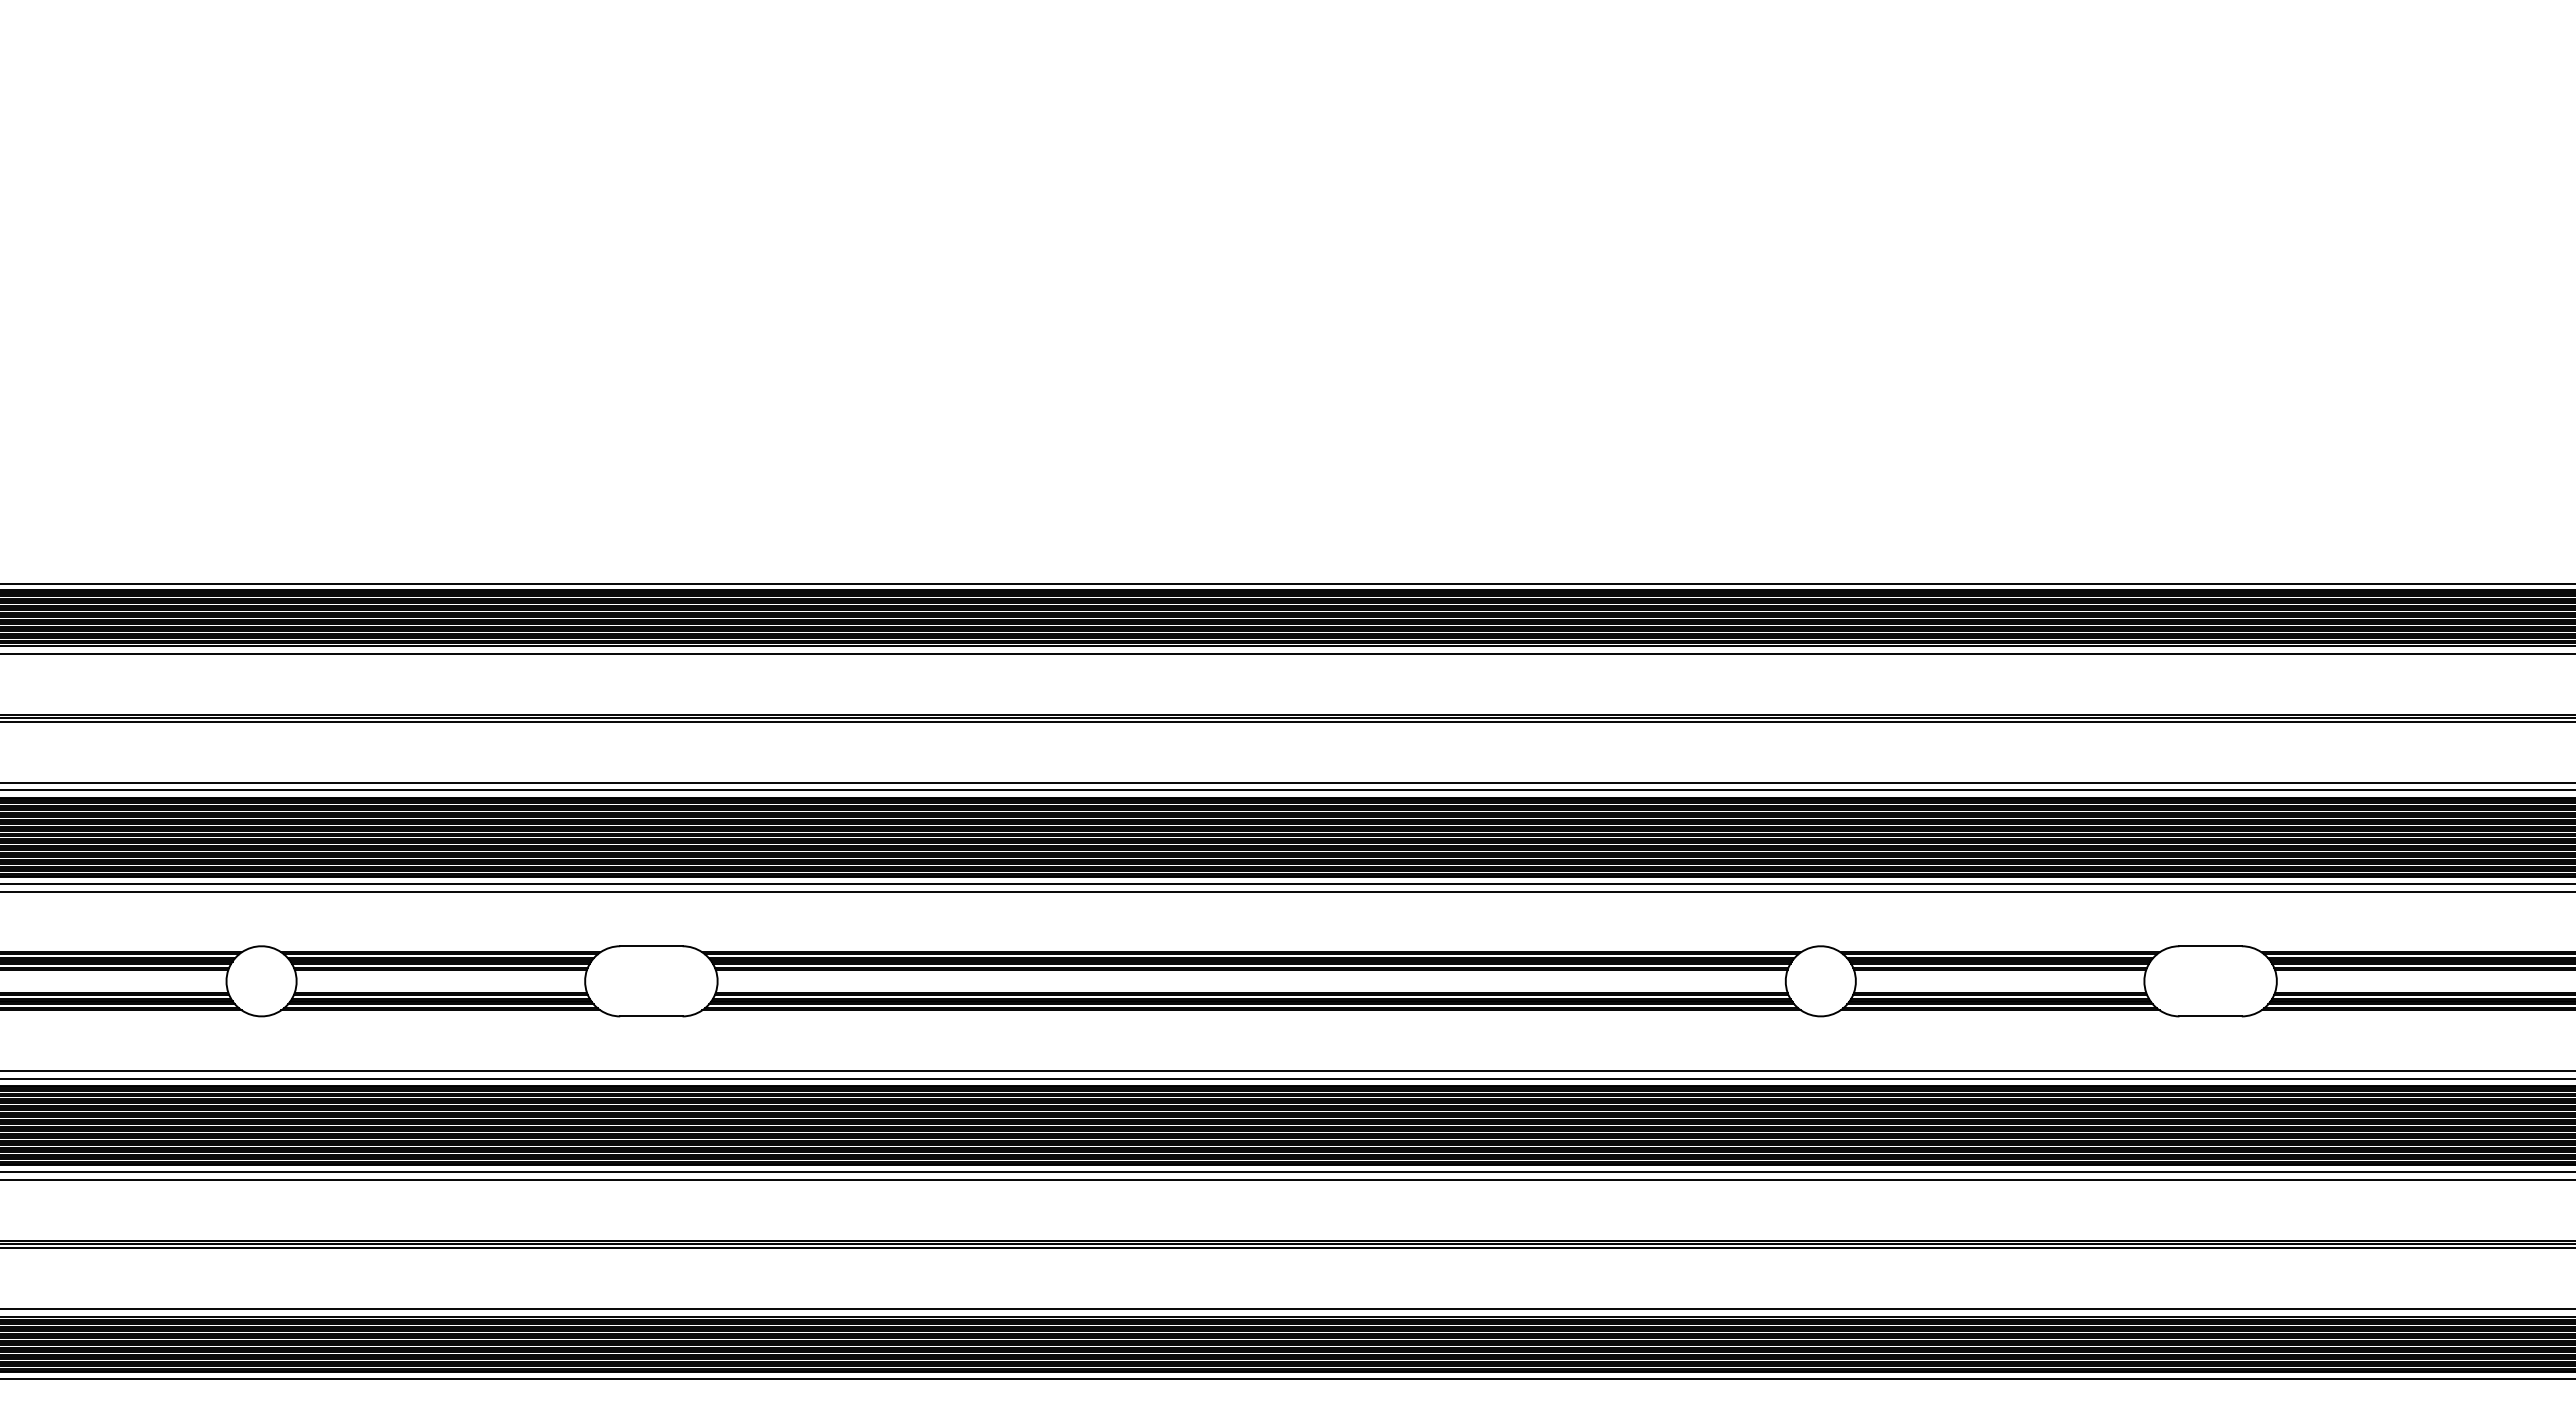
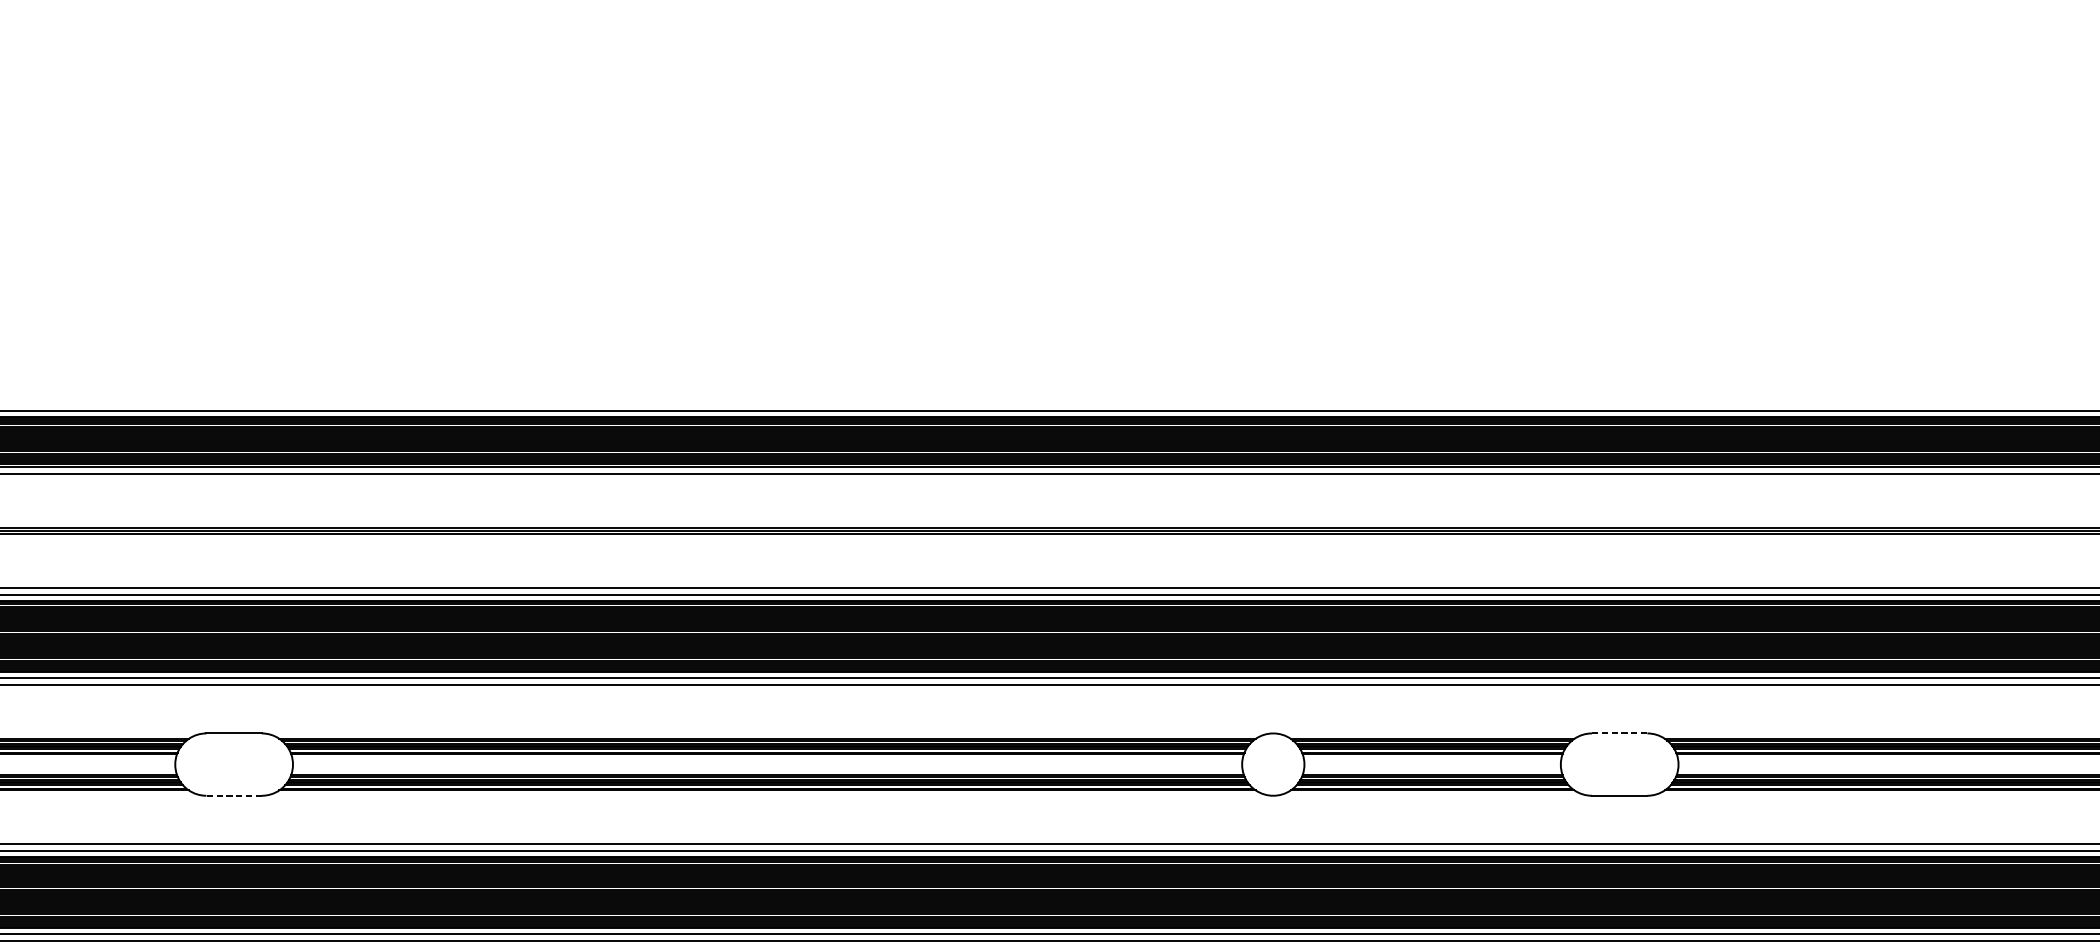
line: (2211, 946) -> (1620, 733), solid -> dashed
line: (650, 1016) -> (233, 795), solid -> dashed

